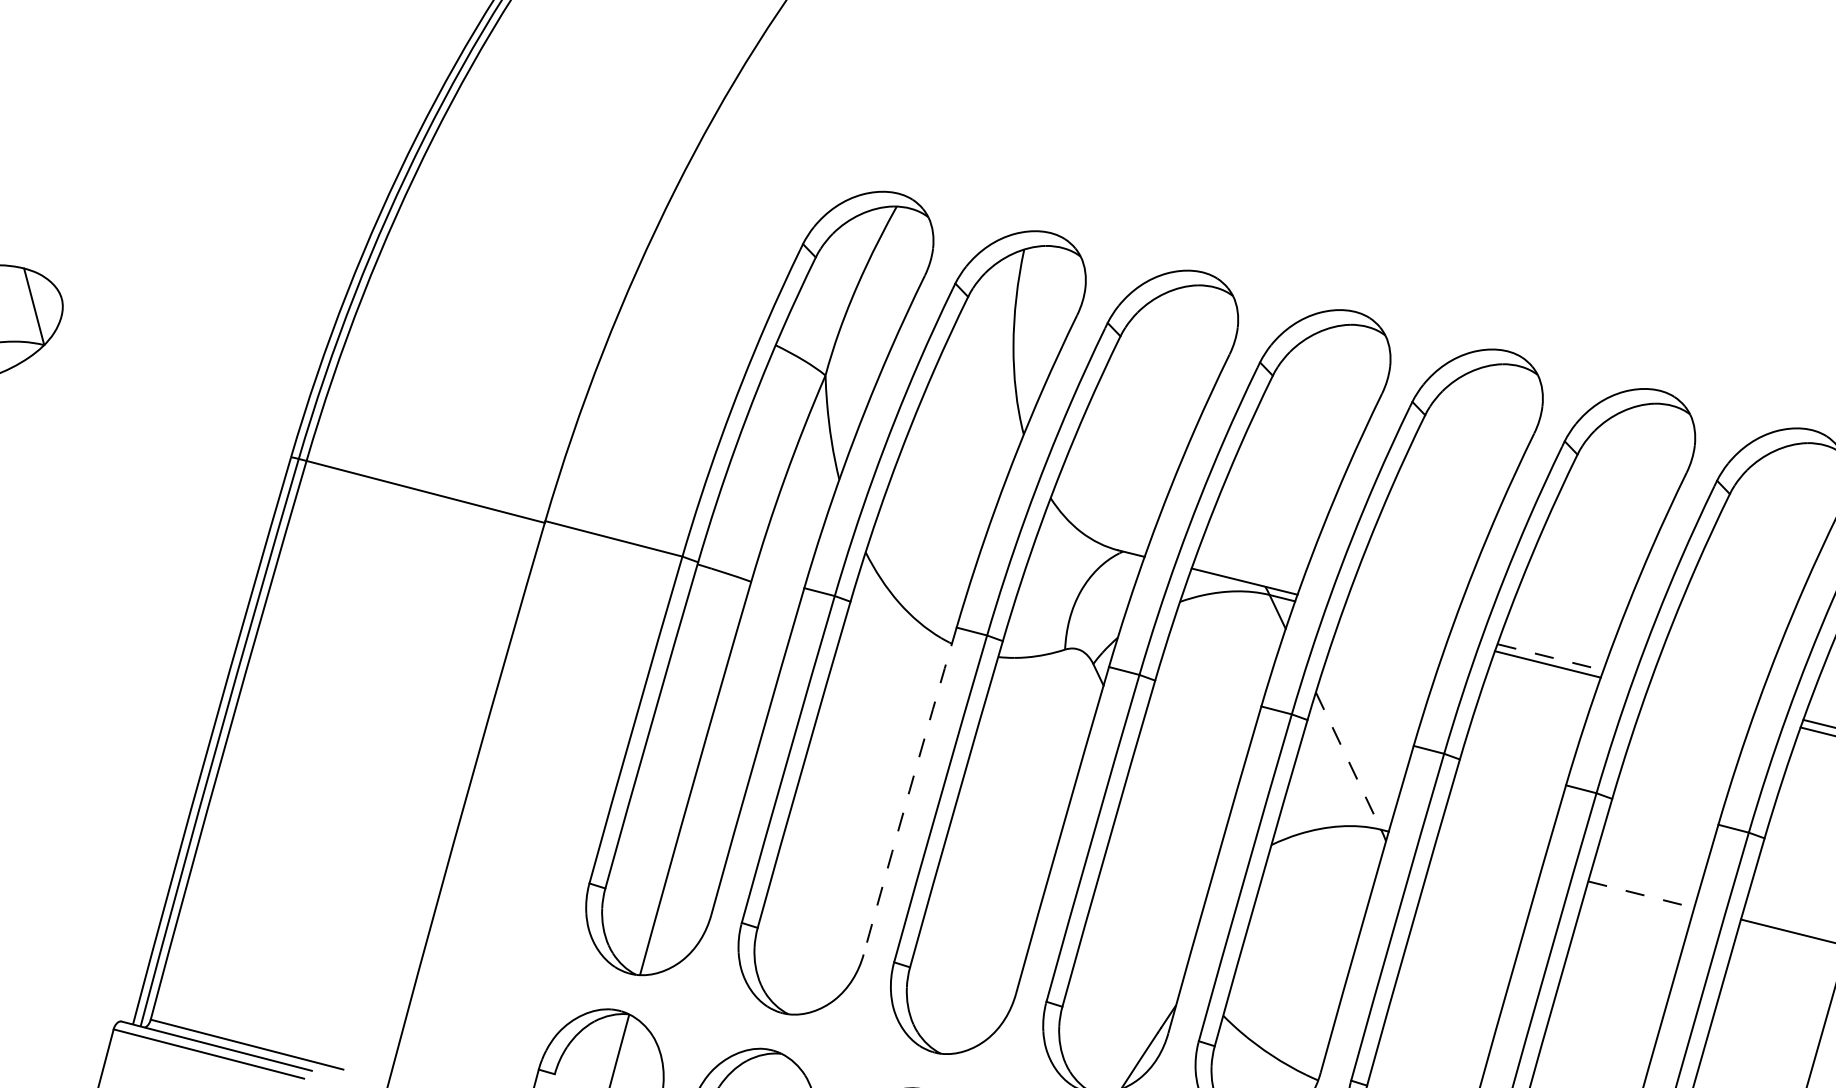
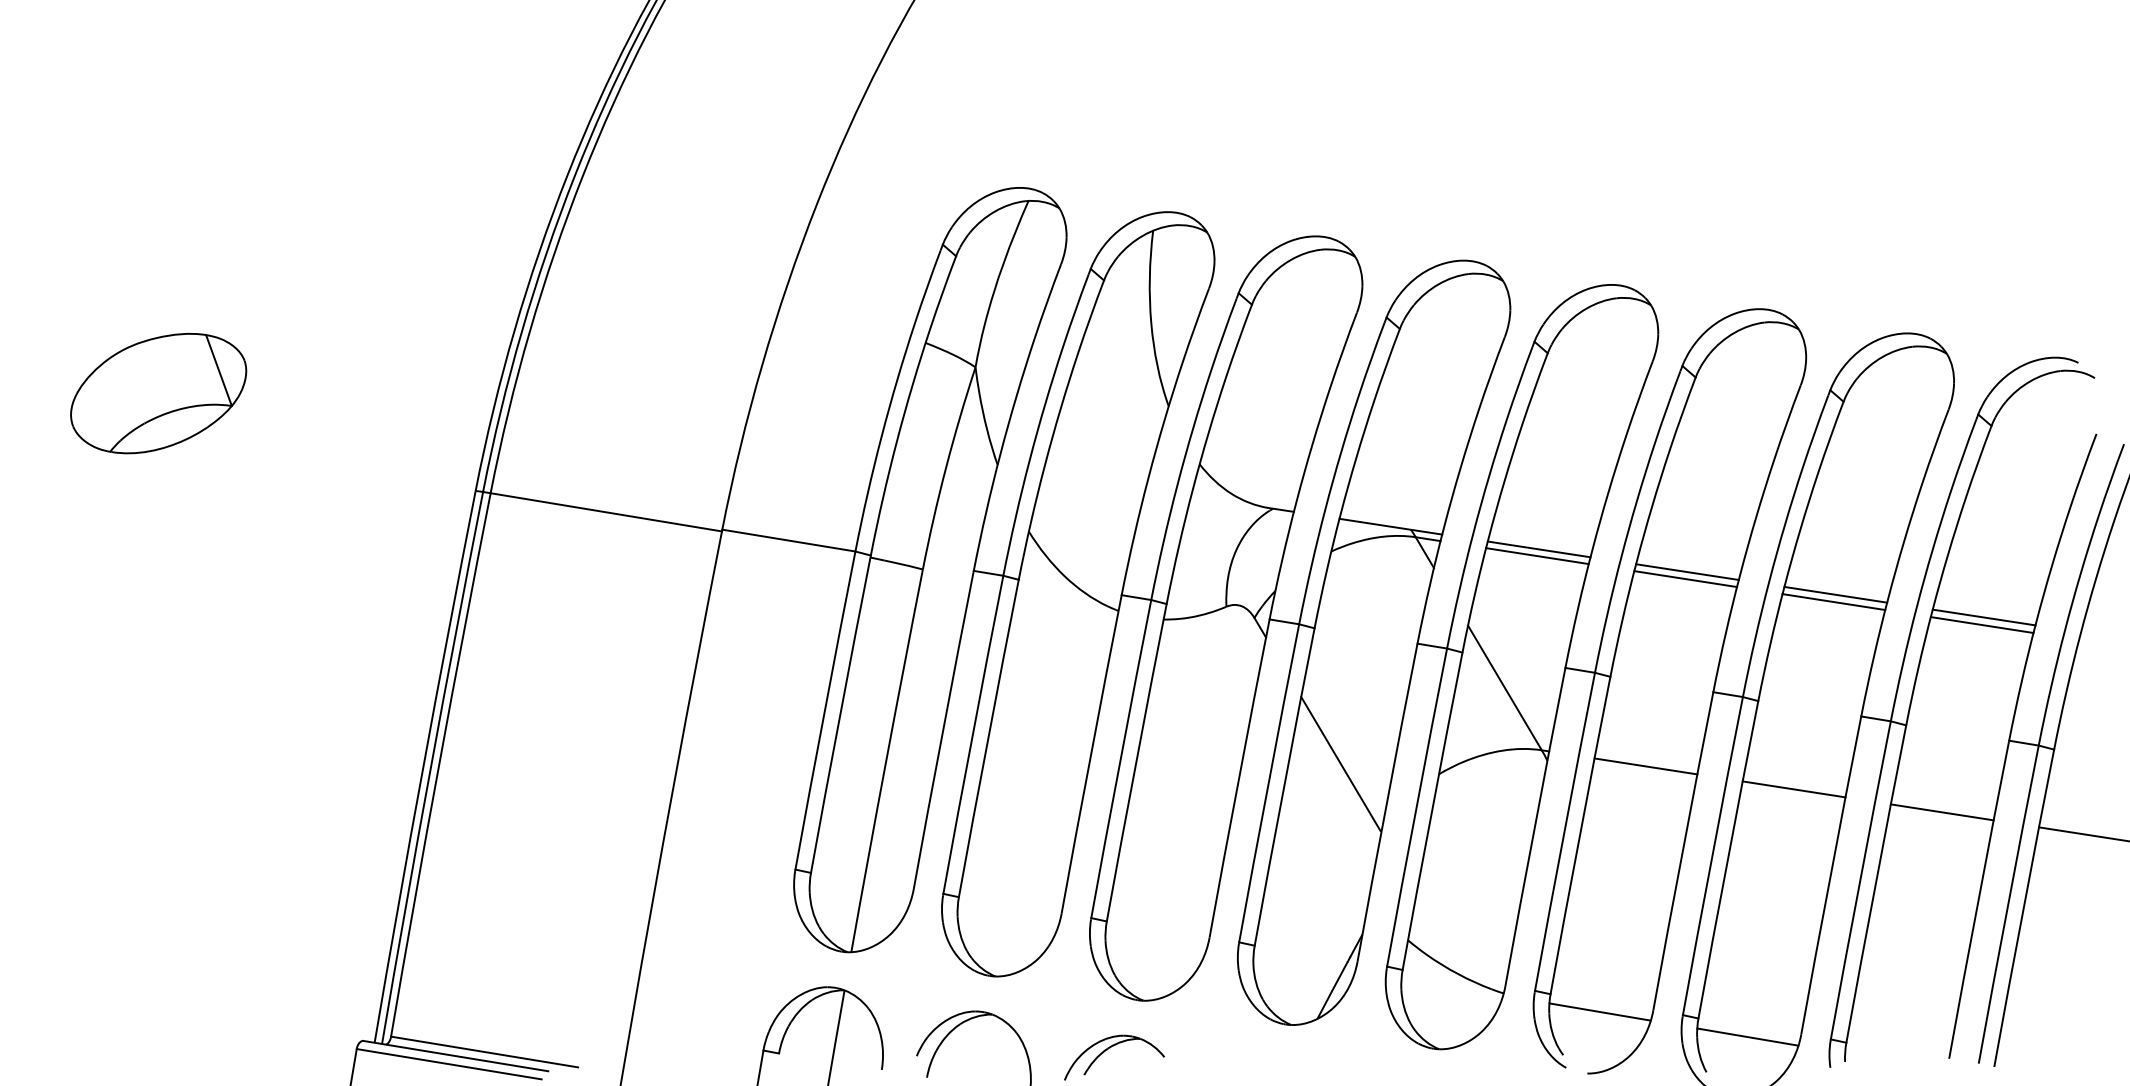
line: (1396, 619) -> (1538, 549), added
line: (1395, 626) -> (1537, 556), added
line: (1550, 657) -> (1687, 572), dashed -> solid
line: (1703, 694) -> (1835, 594), added
line: (1700, 702) -> (1833, 602), added
line: (1349, 761) -> (1505, 688), dashed -> solid
arc: (909, 791) -> (1091, 754), dashed -> solid
line: (1169, 825) -> (1340, 764), added
line: (1488, 856) -> (1645, 766), added
line: (1641, 894) -> (1794, 789), dashed -> solid

